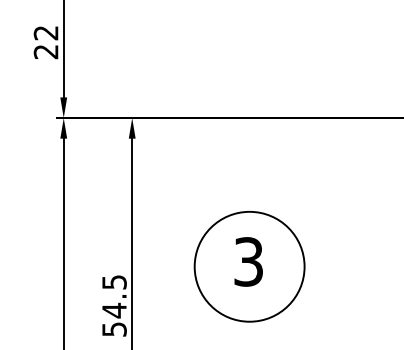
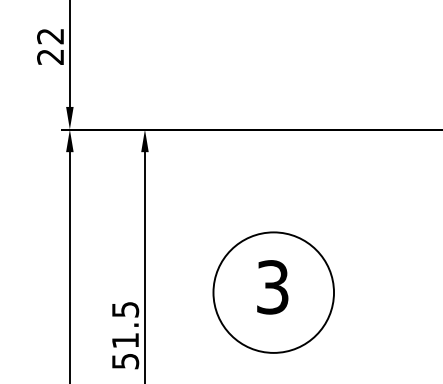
text: (114, 310) -> (125, 340), 54.5 -> 51.5

